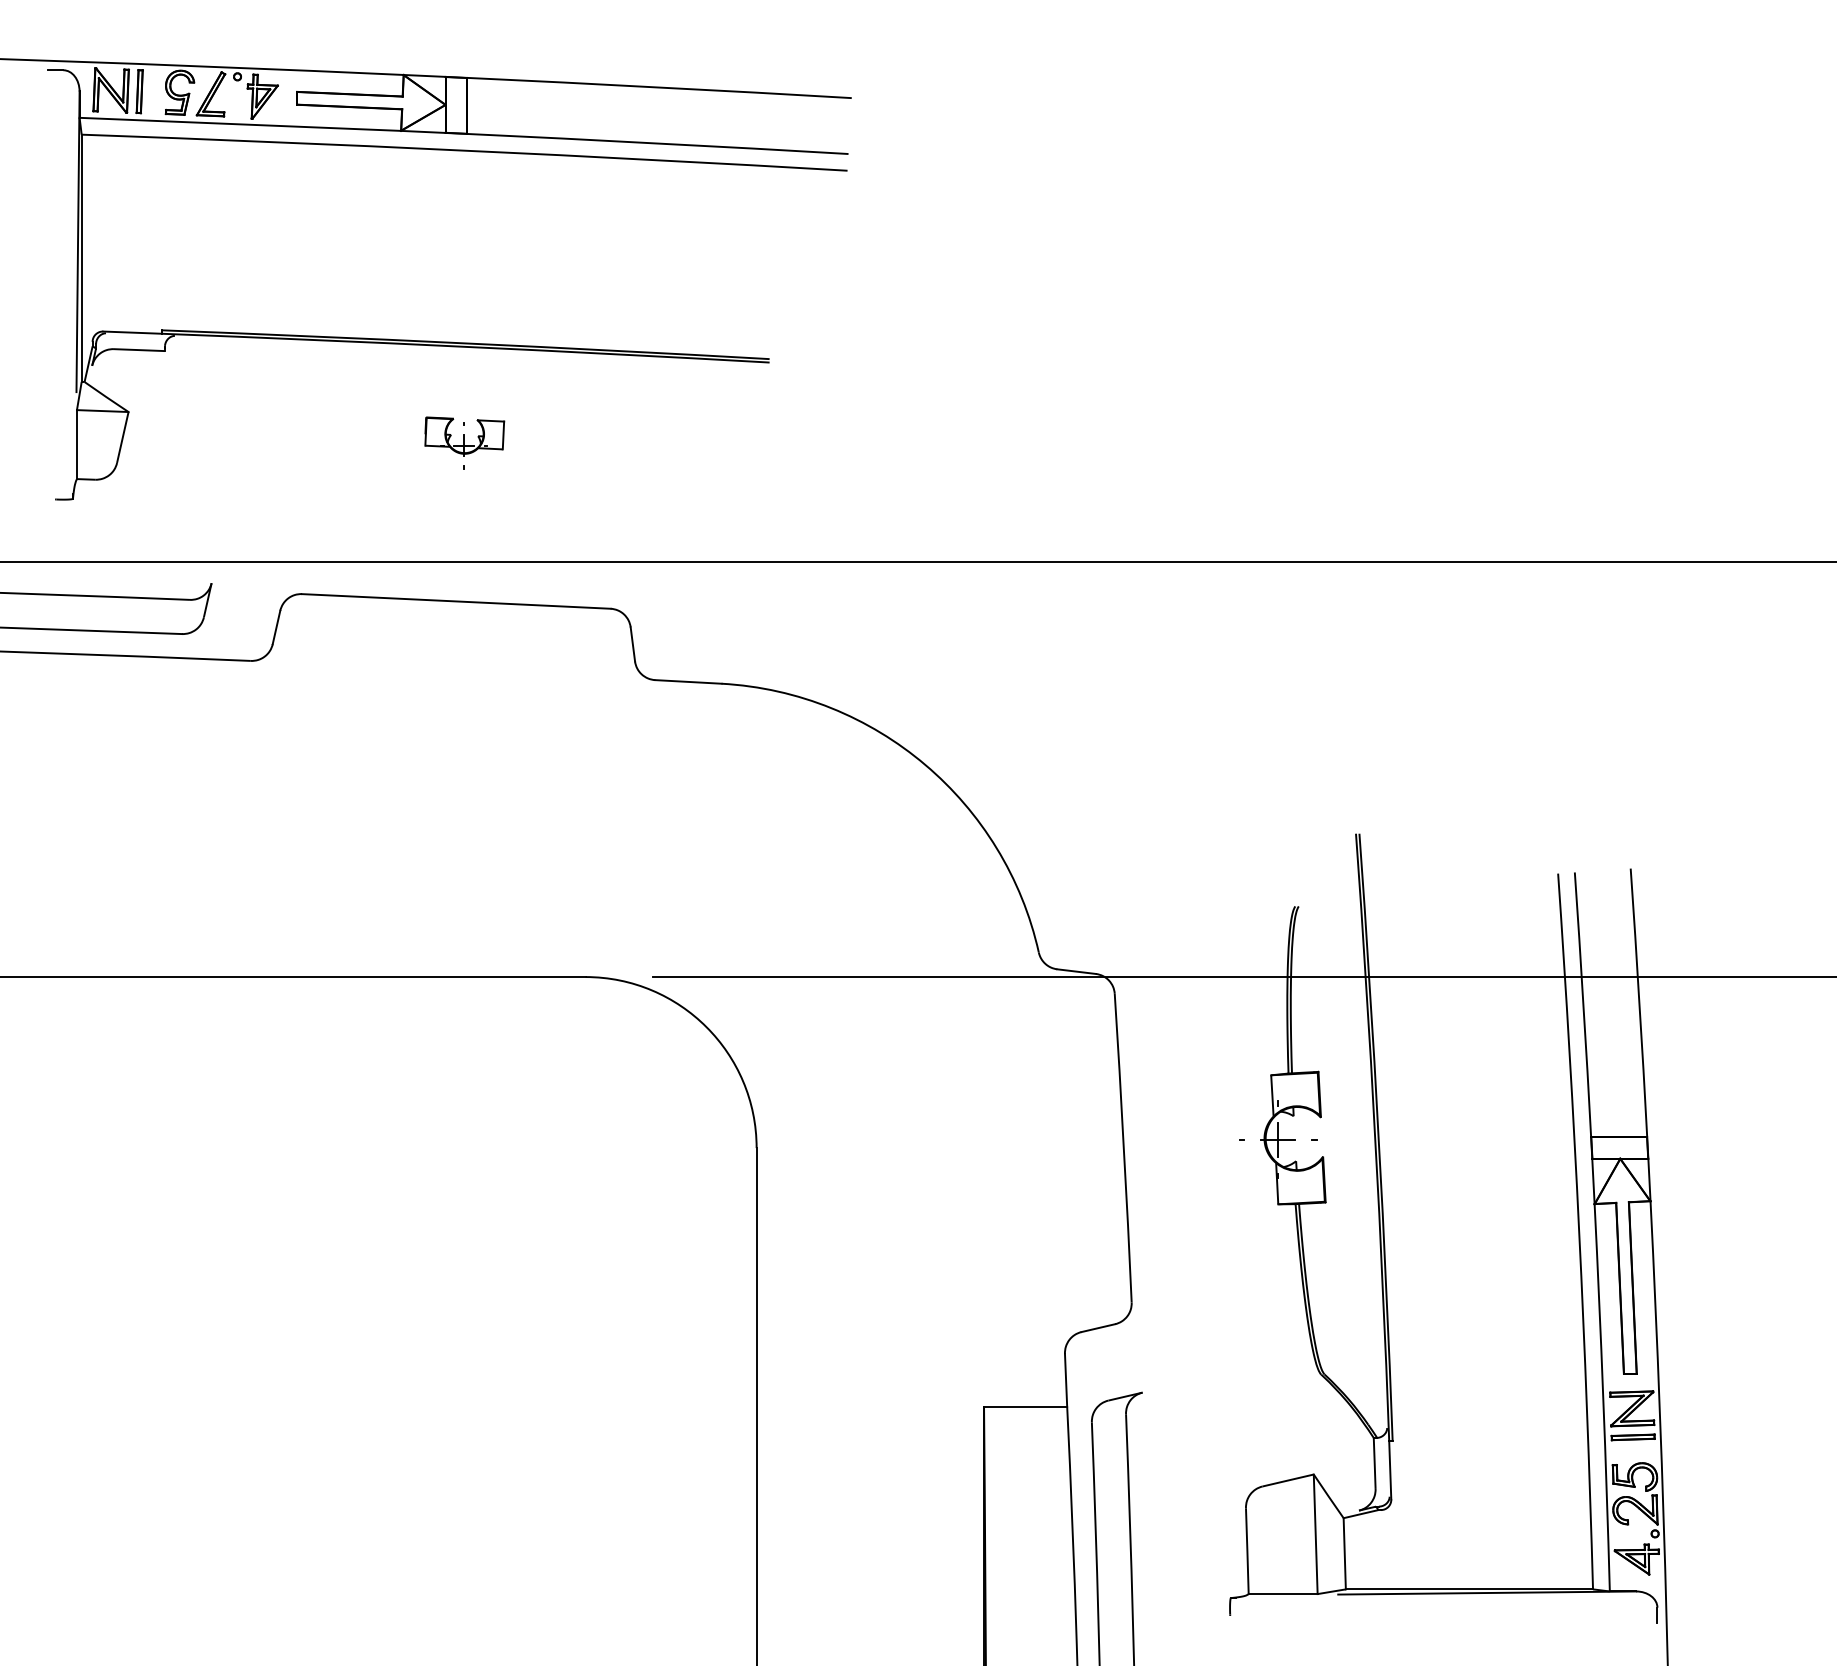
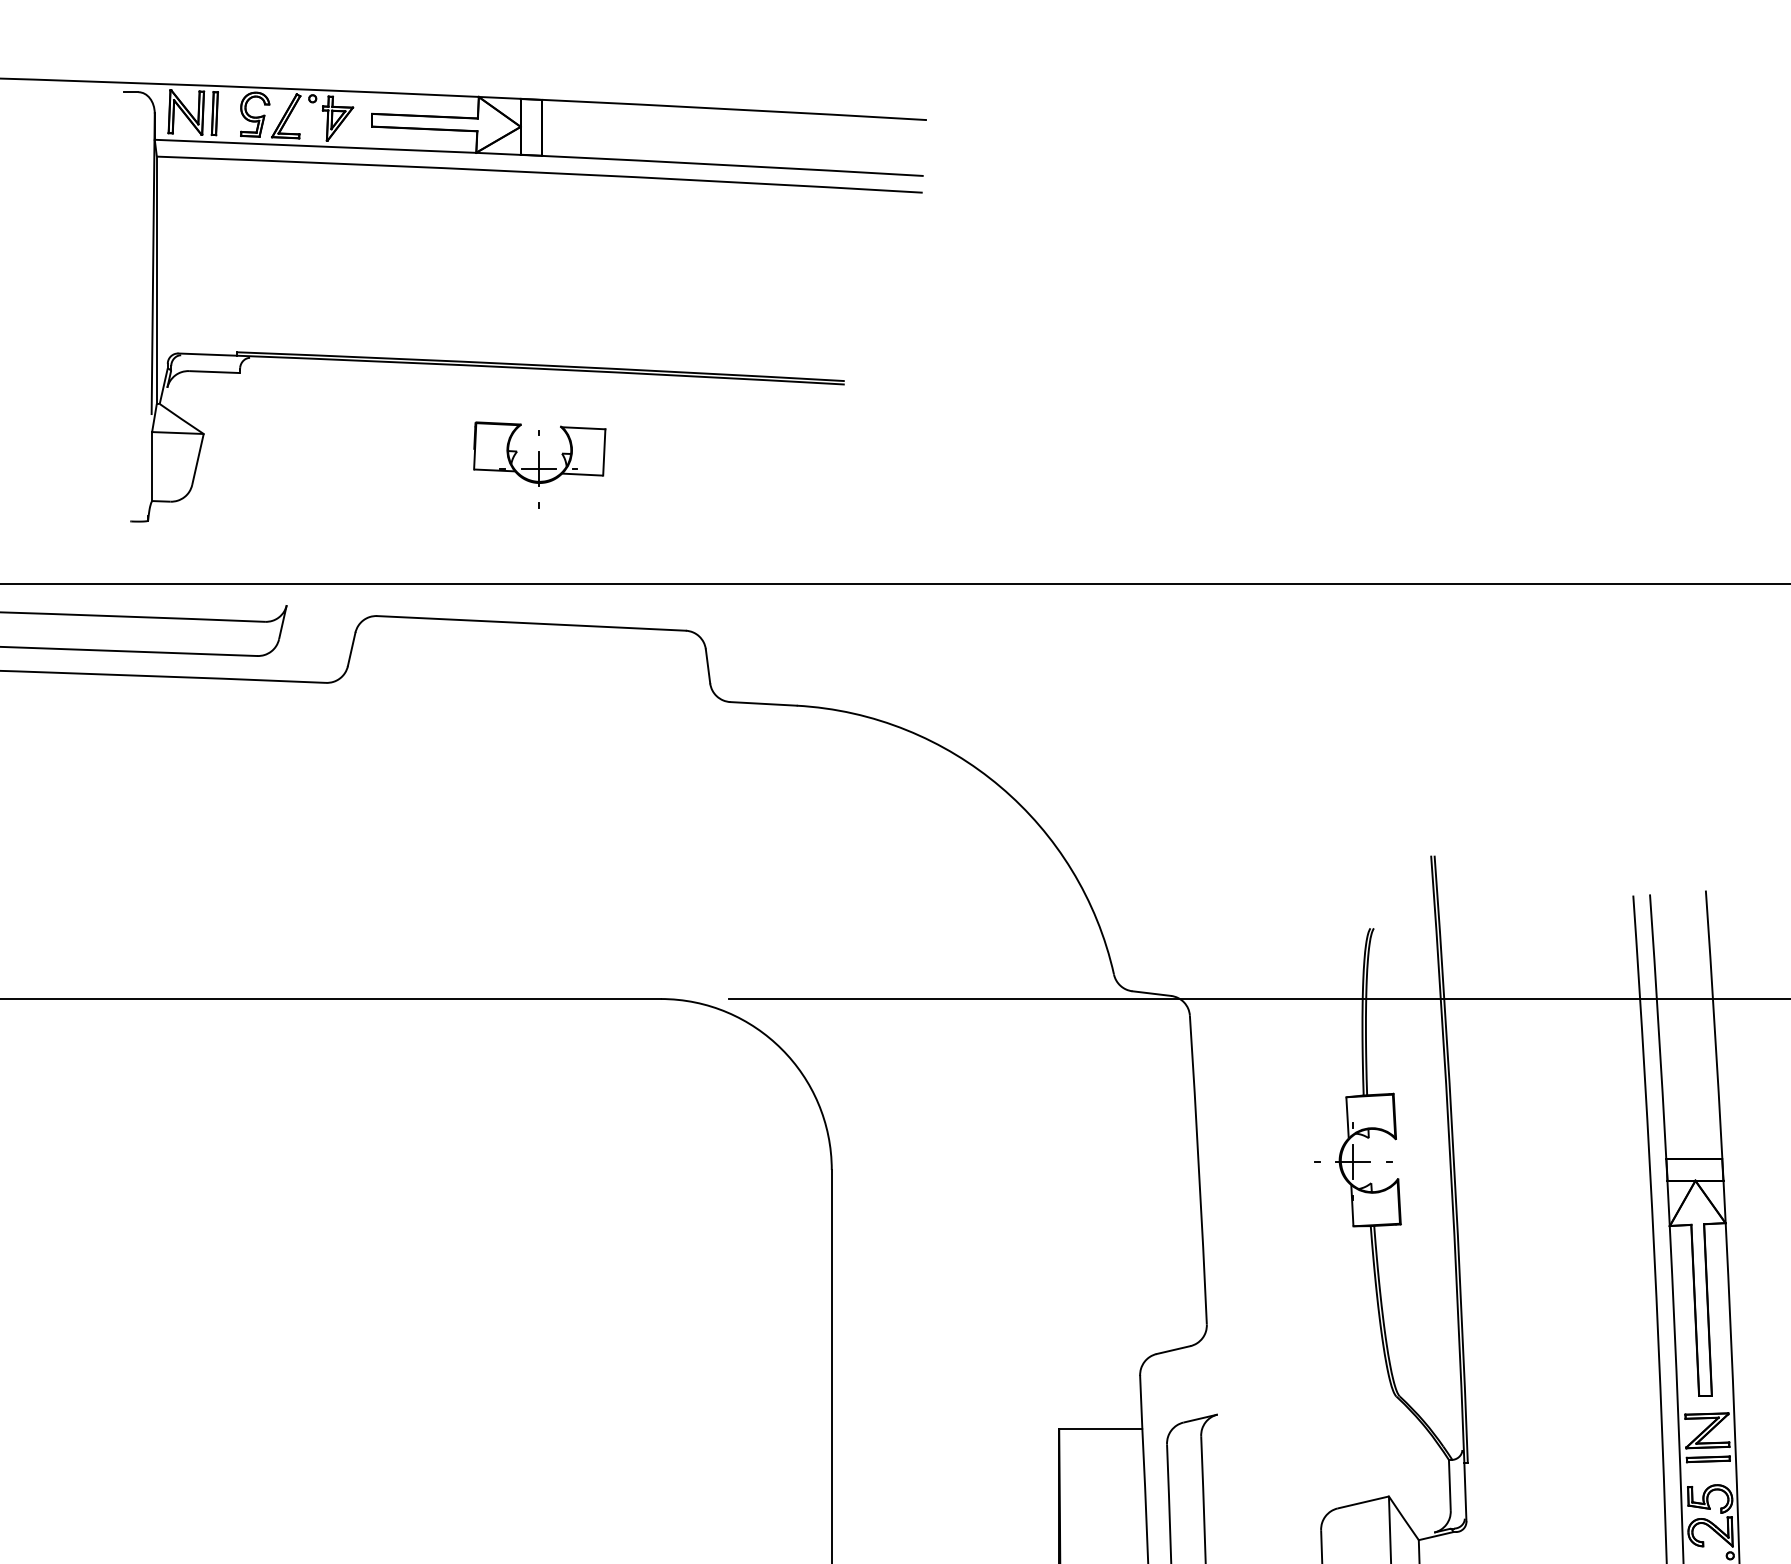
part: (464, 442) -> (539, 464), size x1.67

